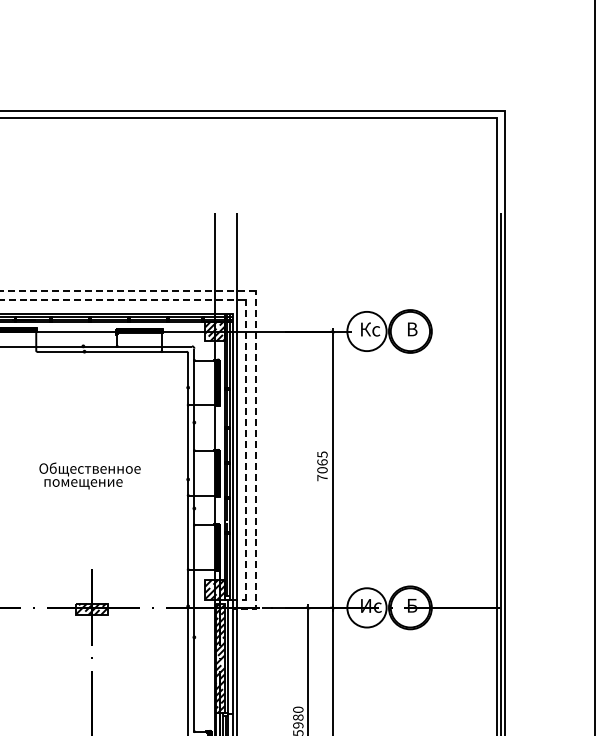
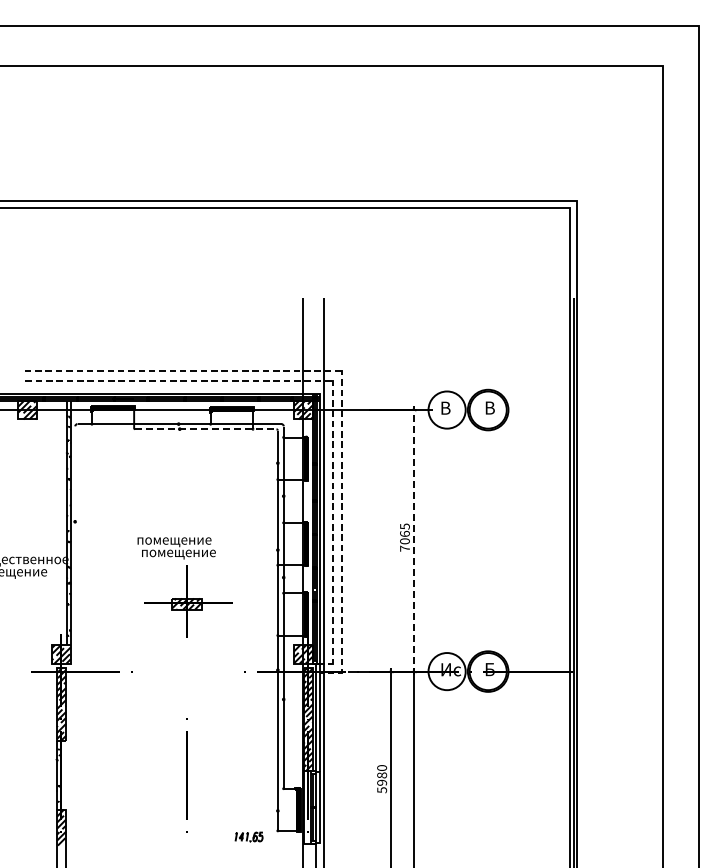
text: (371, 328) -> (451, 407), Кс -> В
line: (113, 352) -> (207, 429), solid -> dashed
text: (89, 469) -> (184, 540), Общественное -> помещение
line: (332, 469) -> (414, 540), solid -> dashed
part: (93, 606) -> (188, 601), moved

